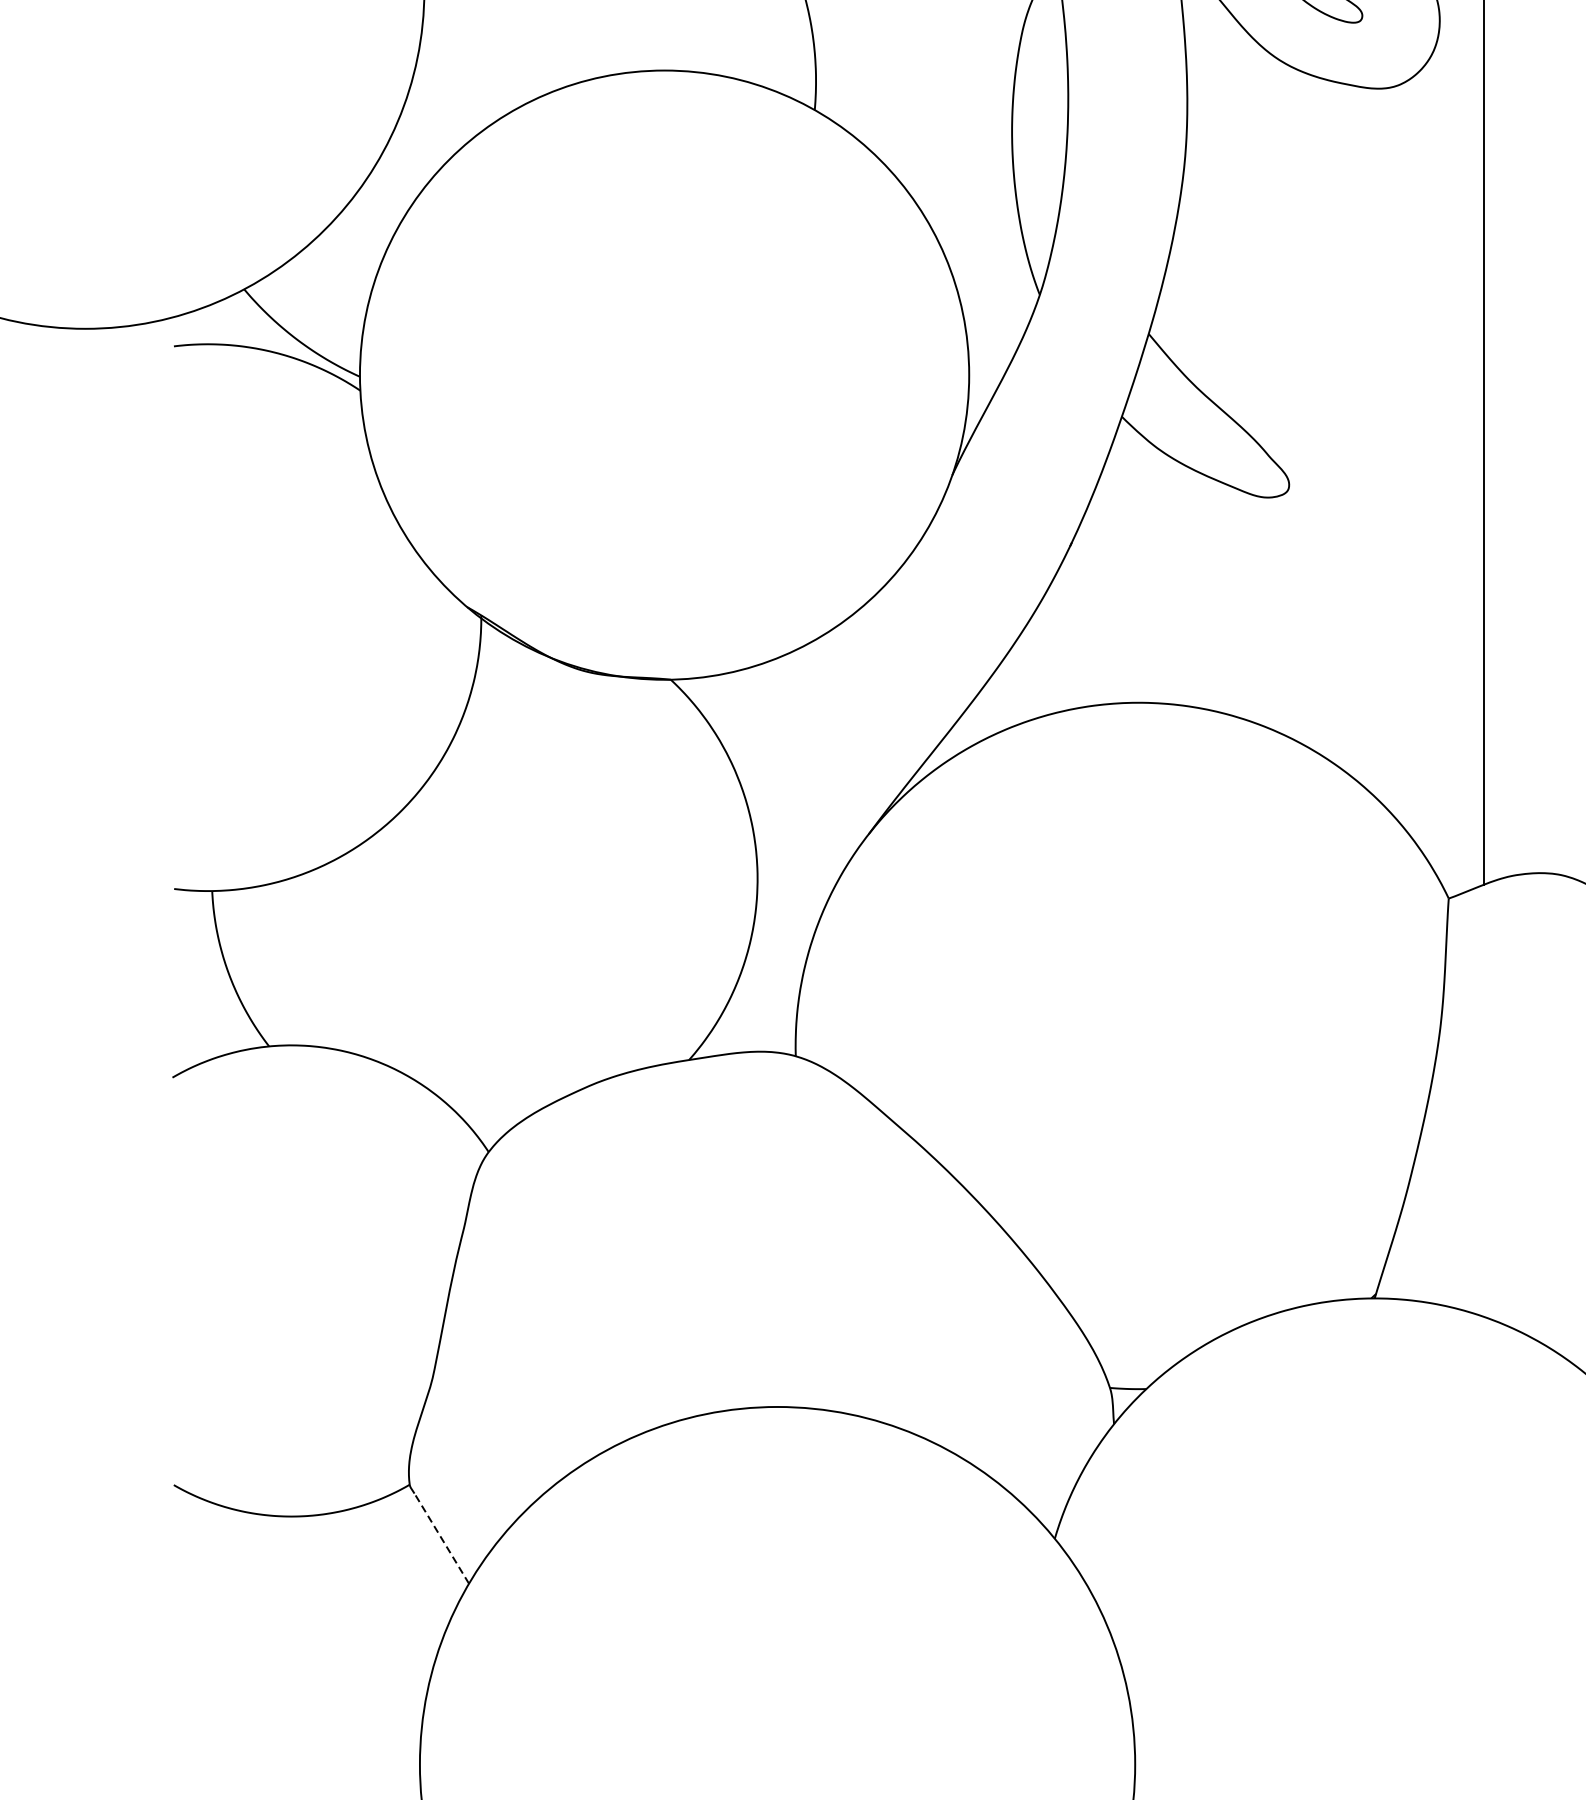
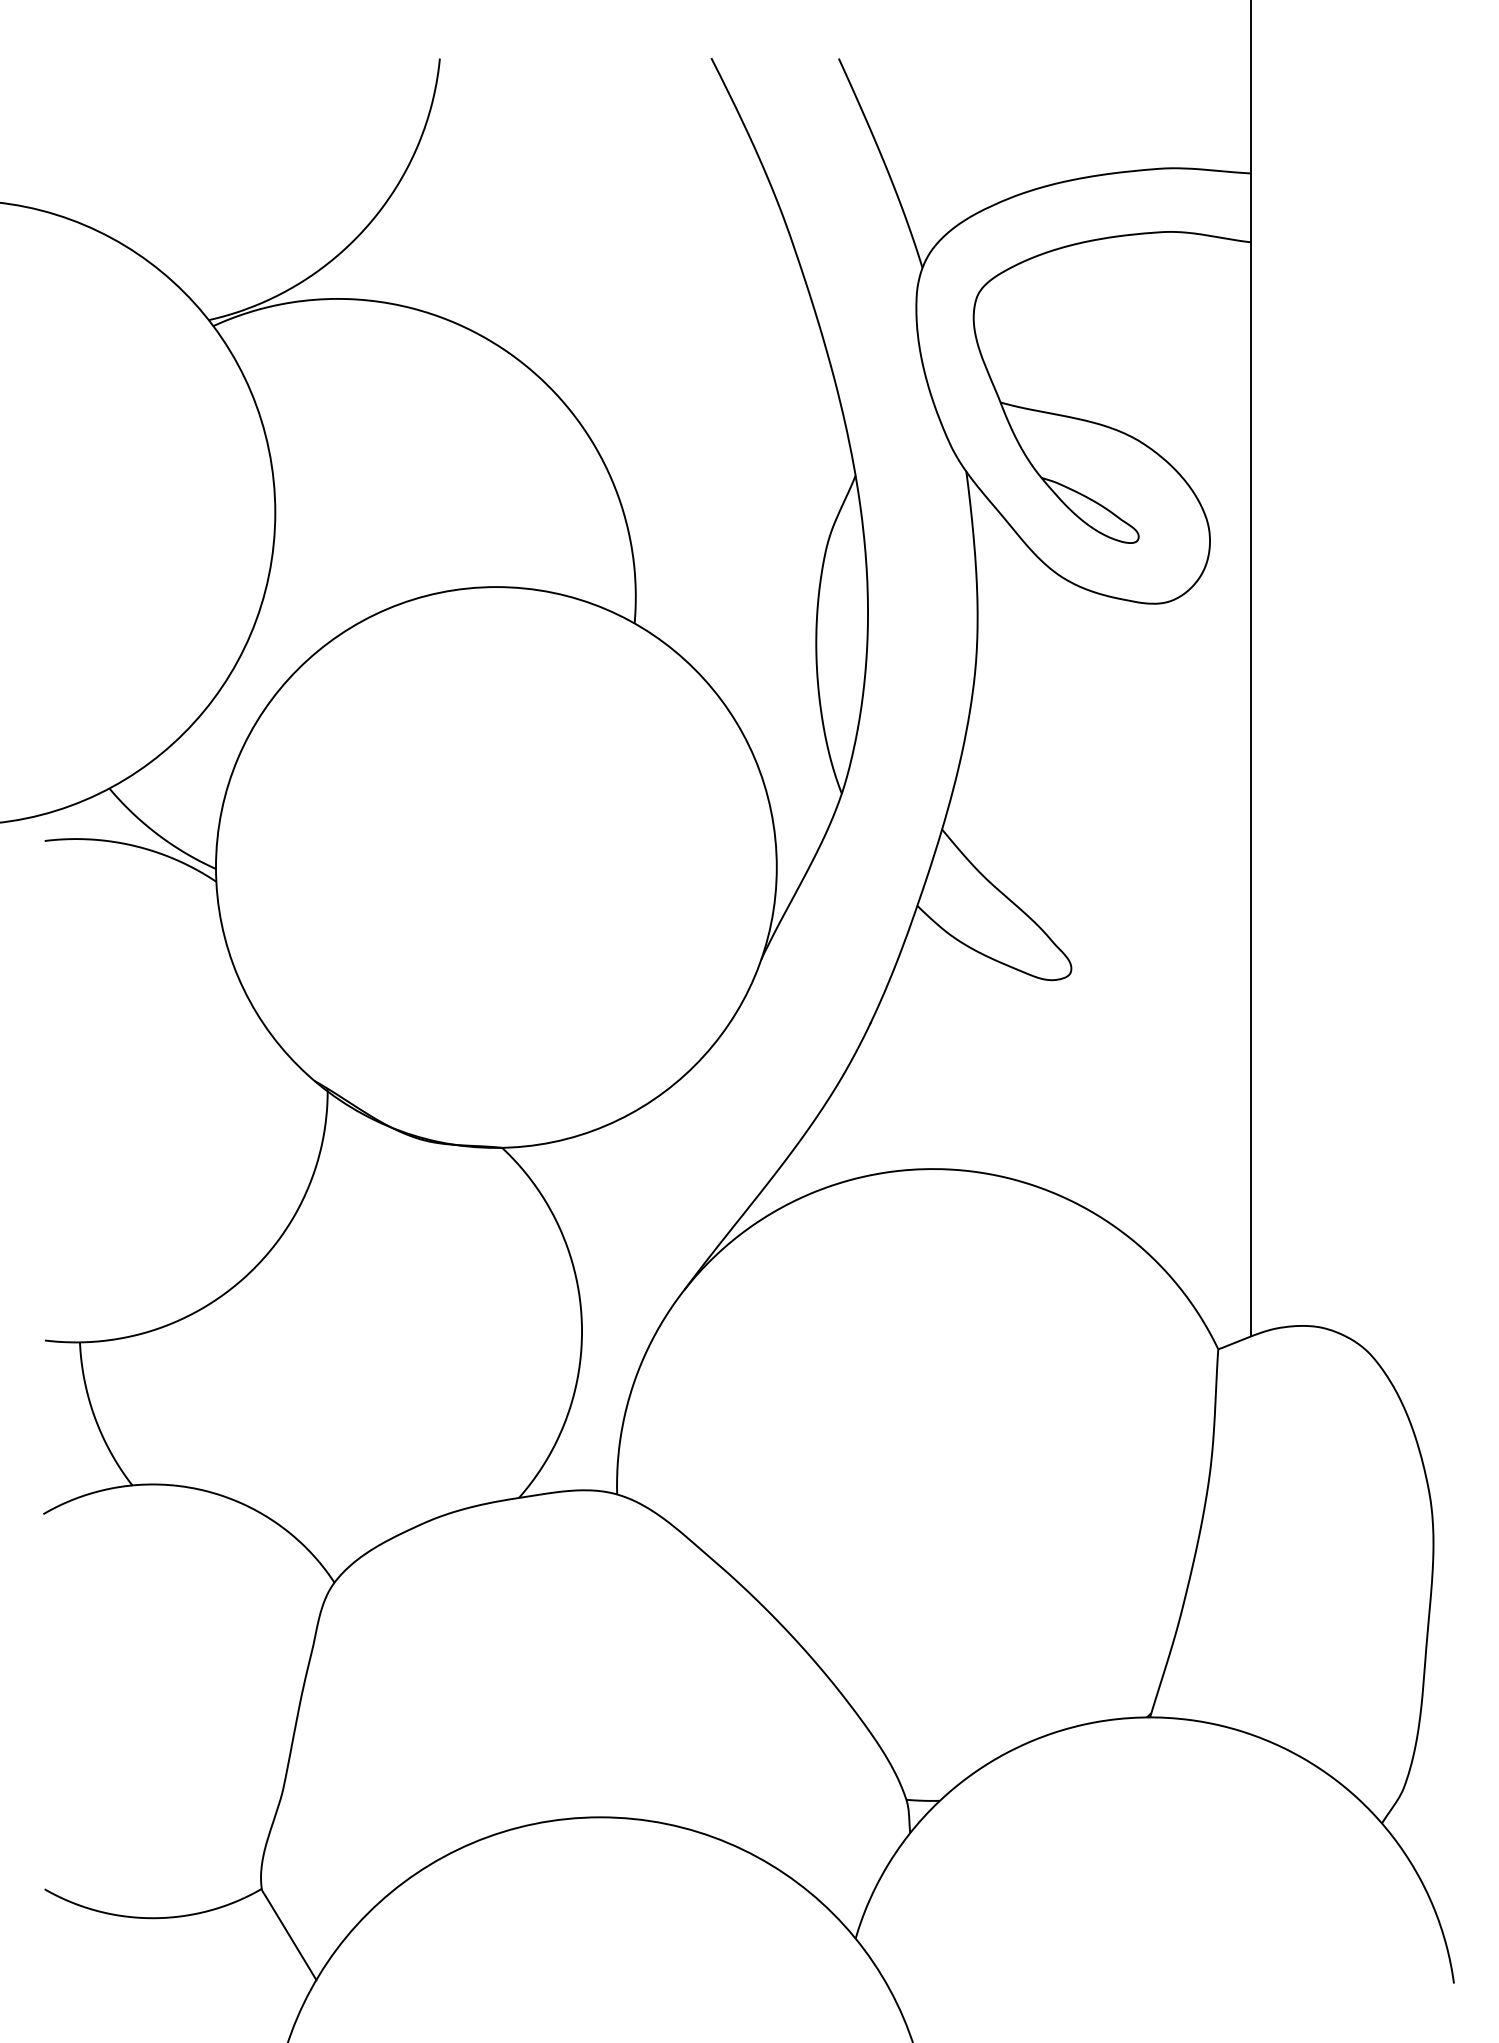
line: (442, 1538) -> (291, 1938), dashed -> solid

